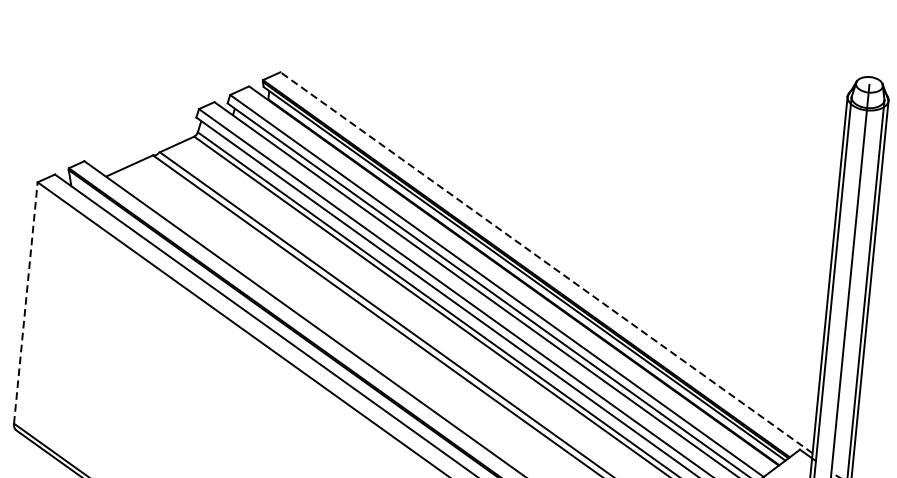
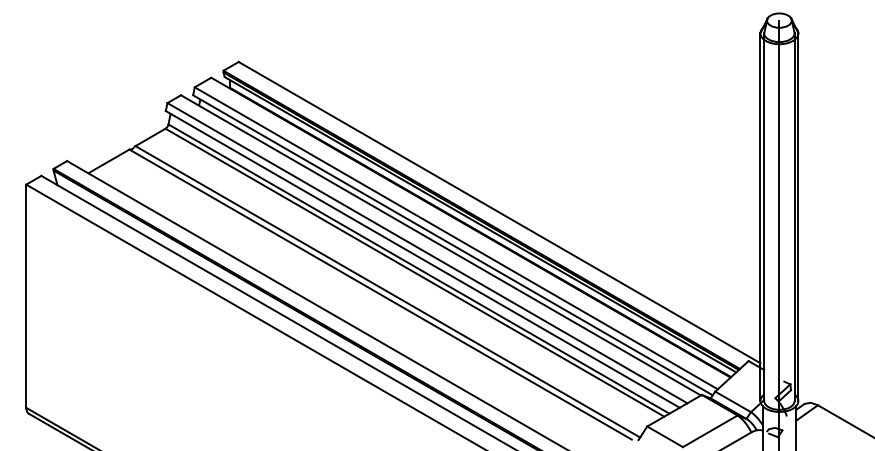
line: (546, 262) -> (499, 212), dashed -> solid
line: (26, 303) -> (26, 296), dashed -> solid

